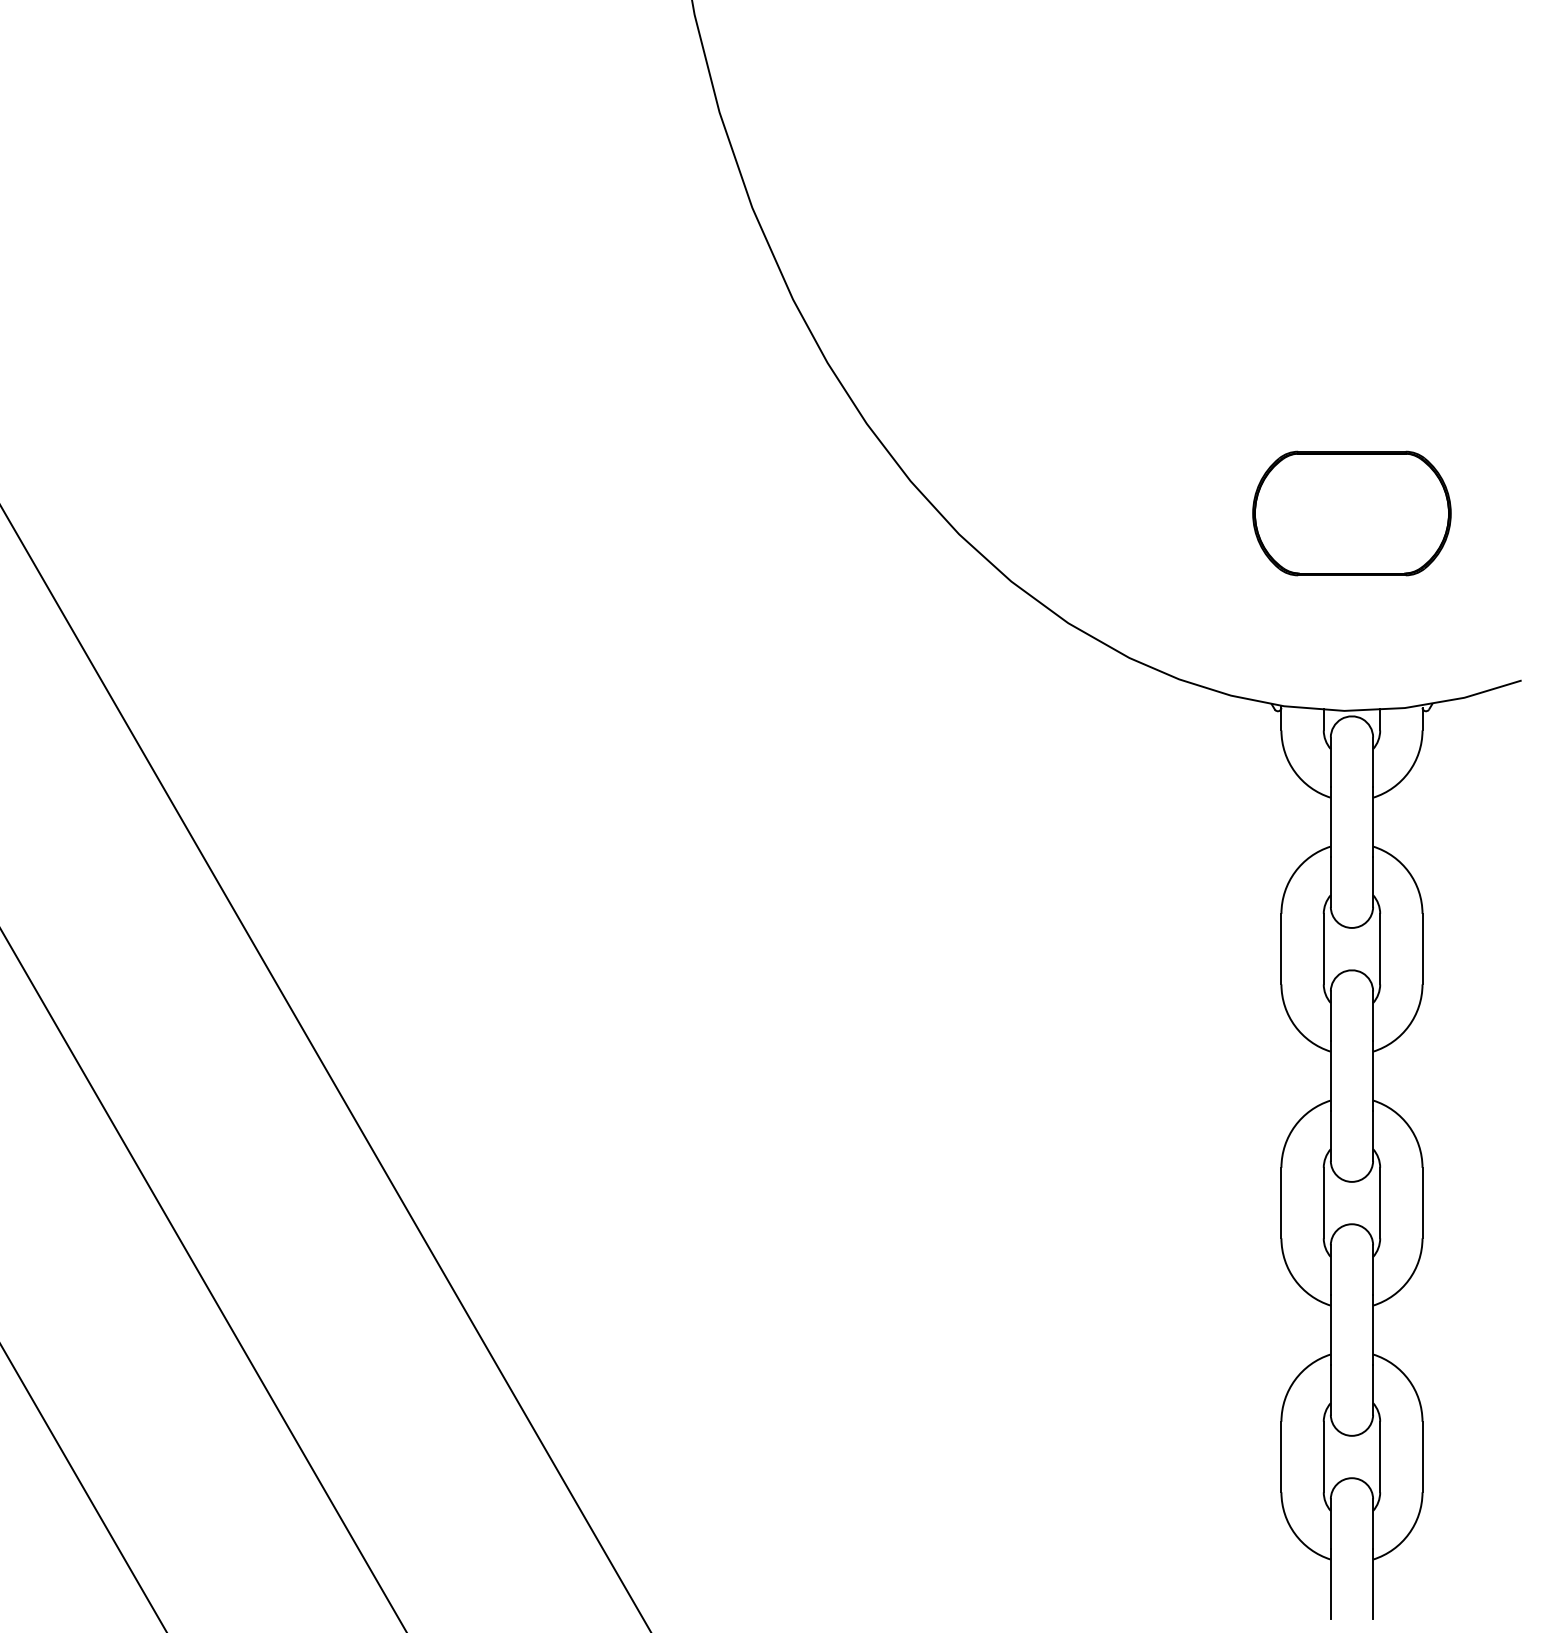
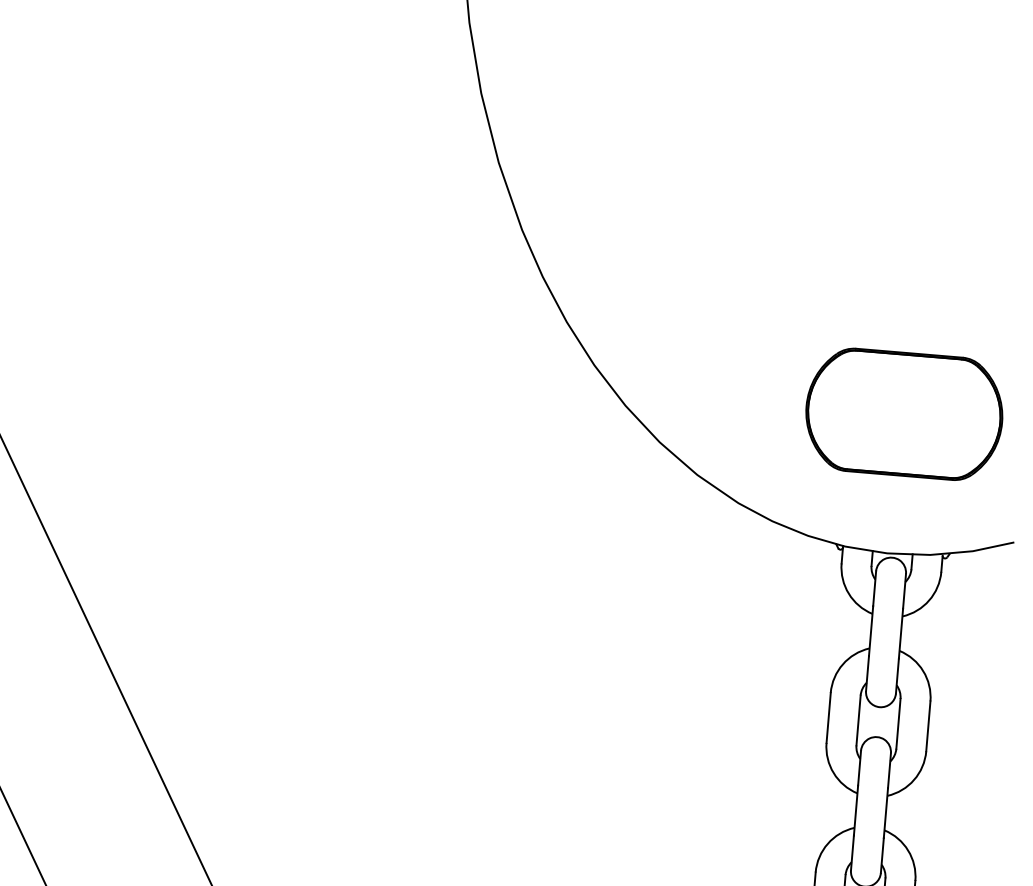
part: (1351, 513) -> (904, 414), size x1.4

